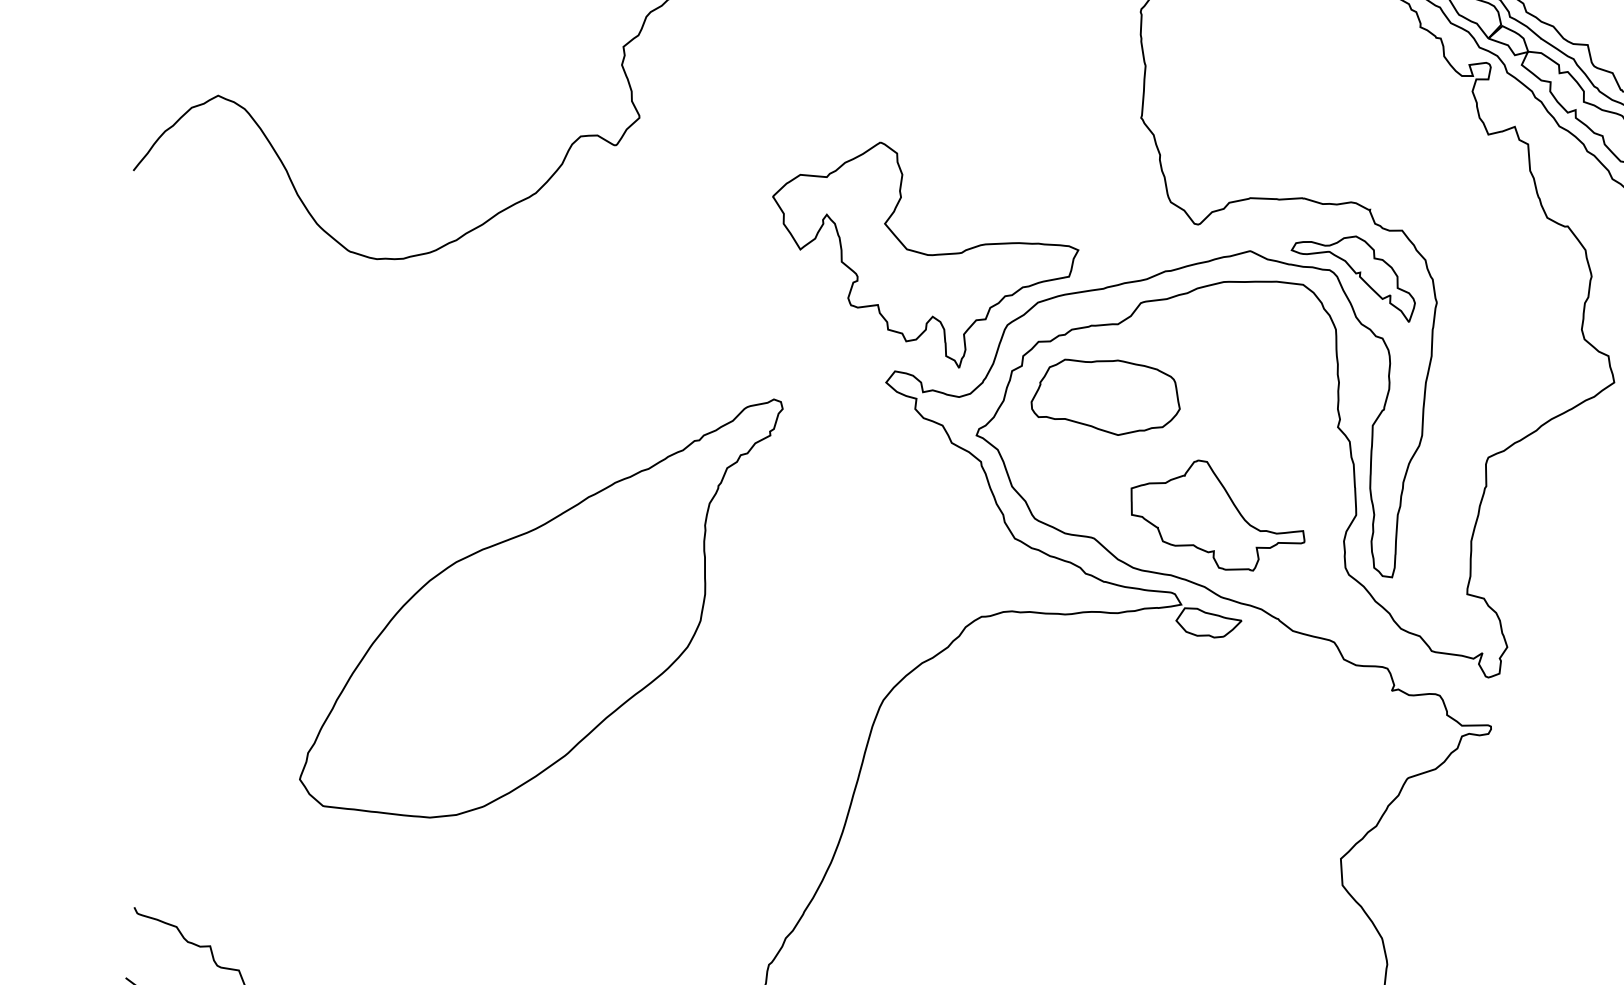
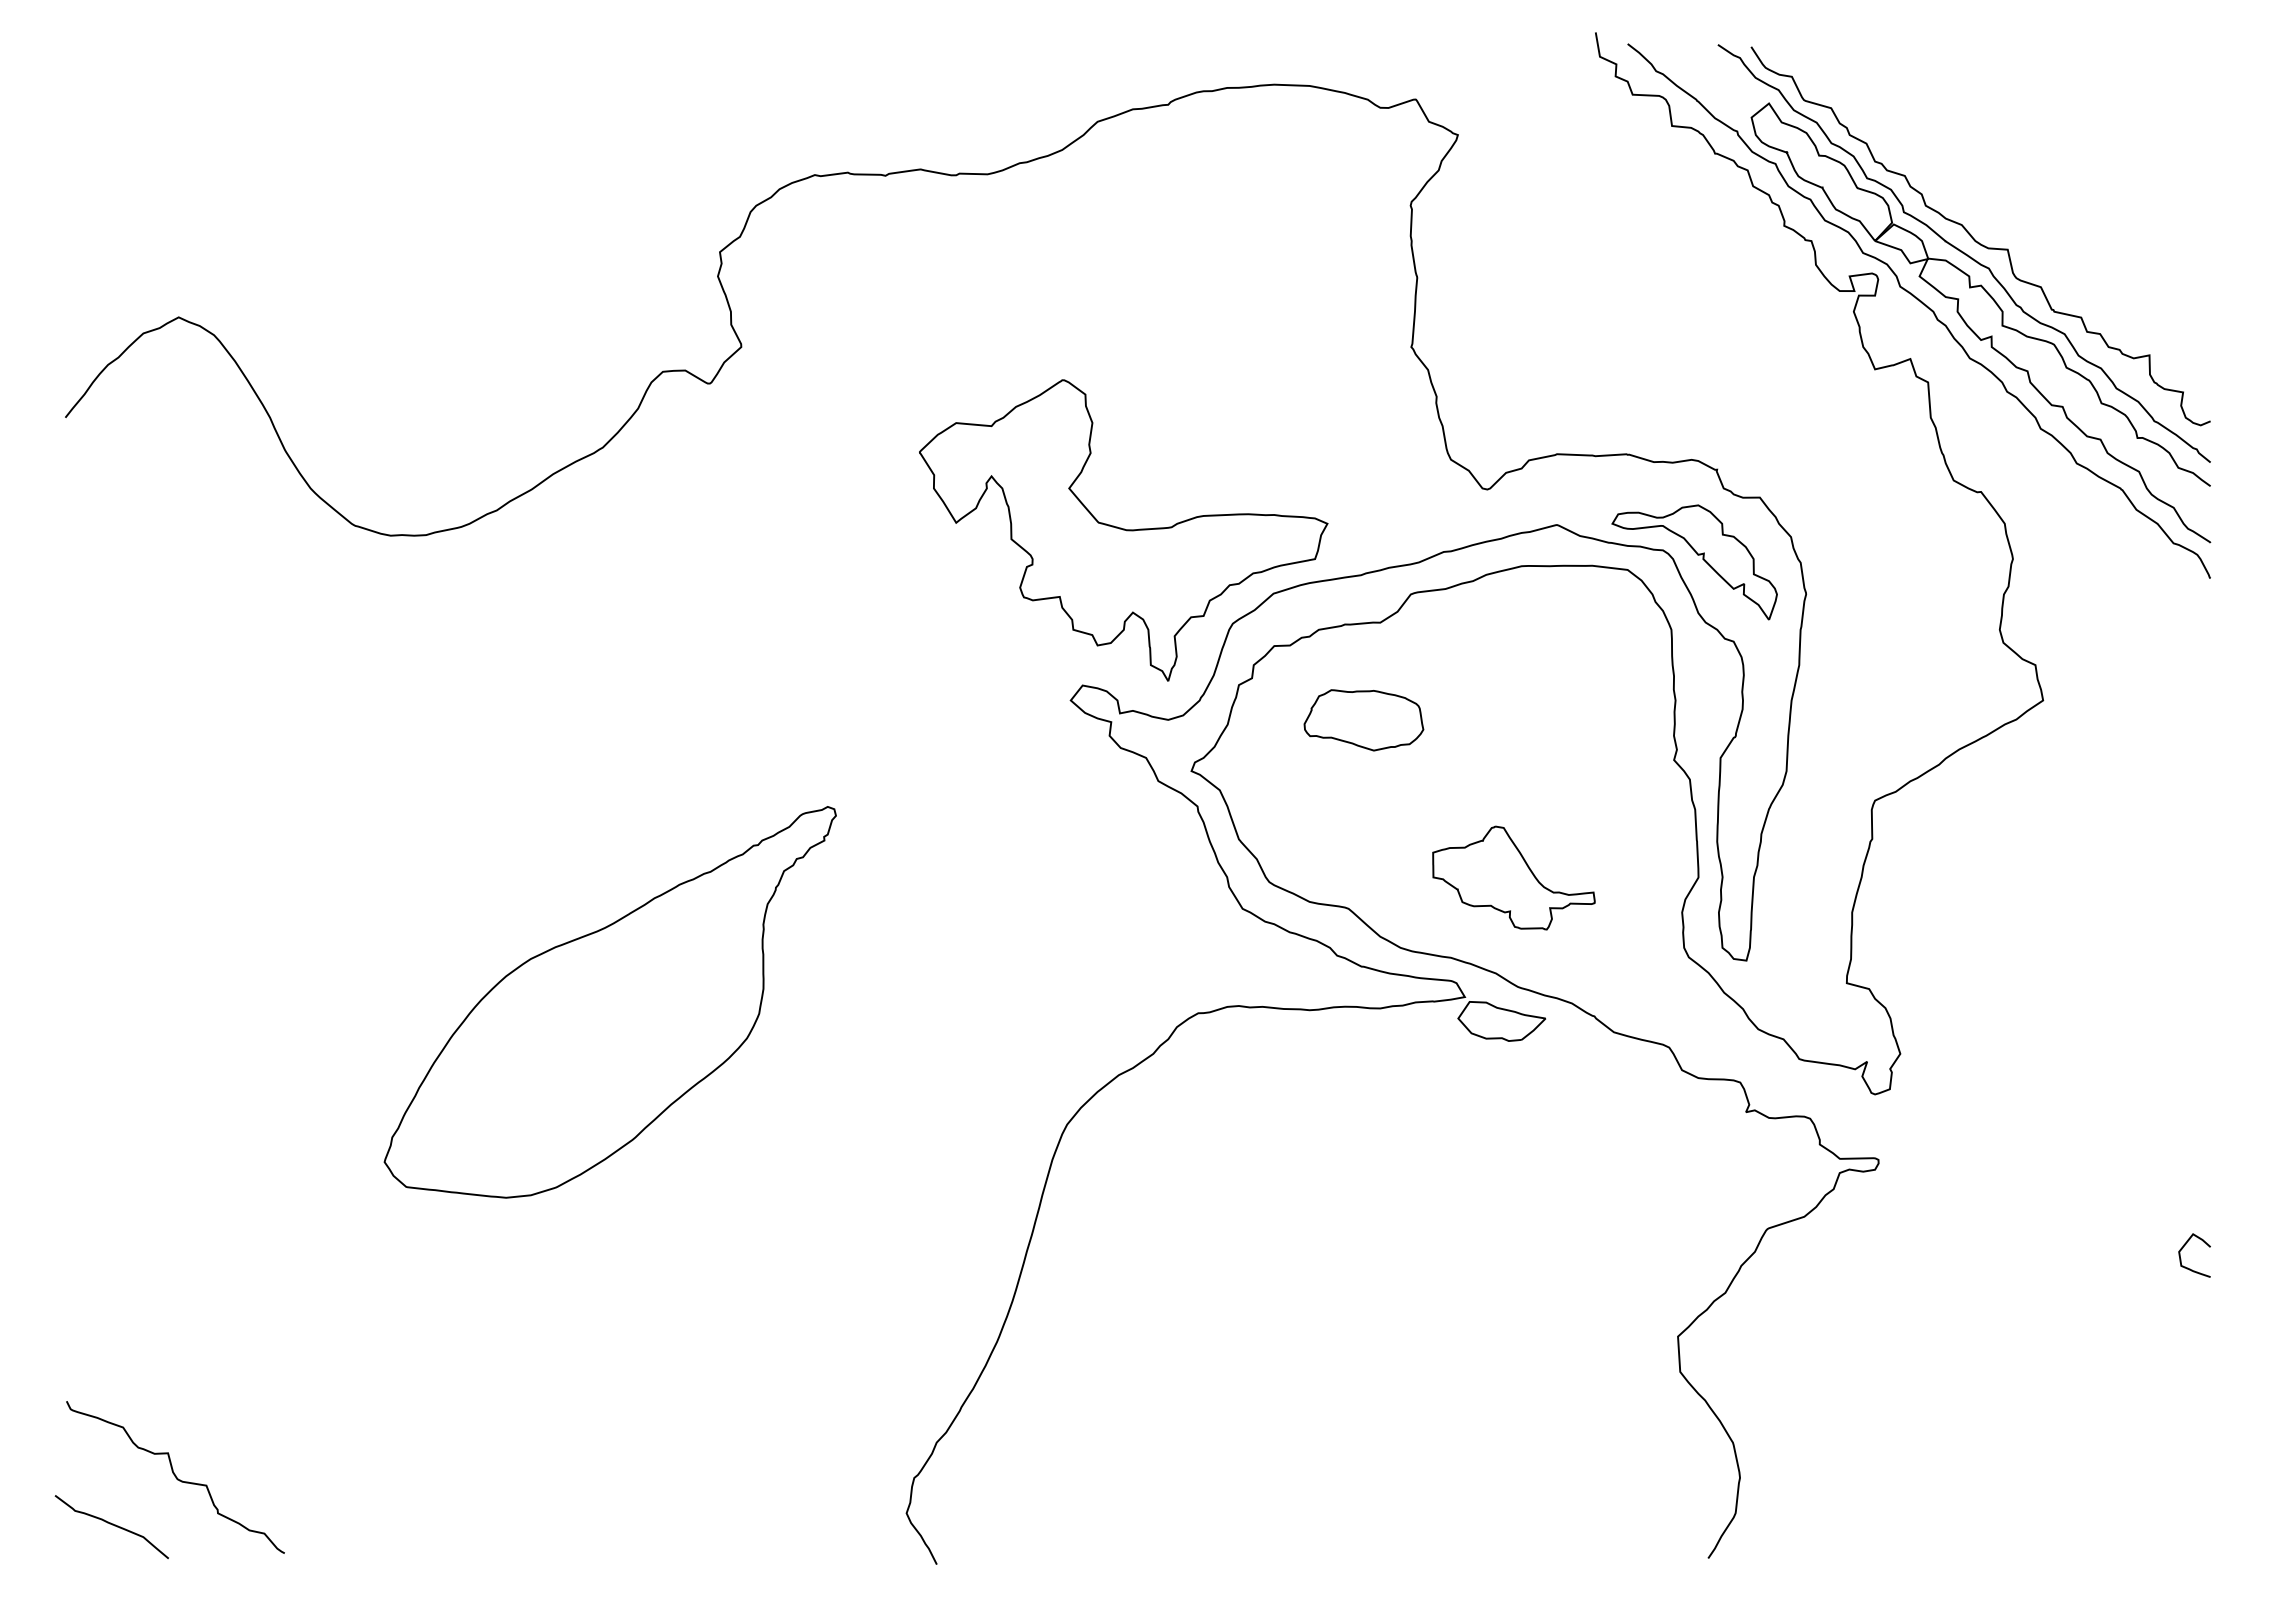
part: (1105, 397) -> (1363, 720), size x0.6
part: (1217, 515) -> (1513, 877), size x0.7
part: (541, 608) -> (610, 1002), size x0.7

